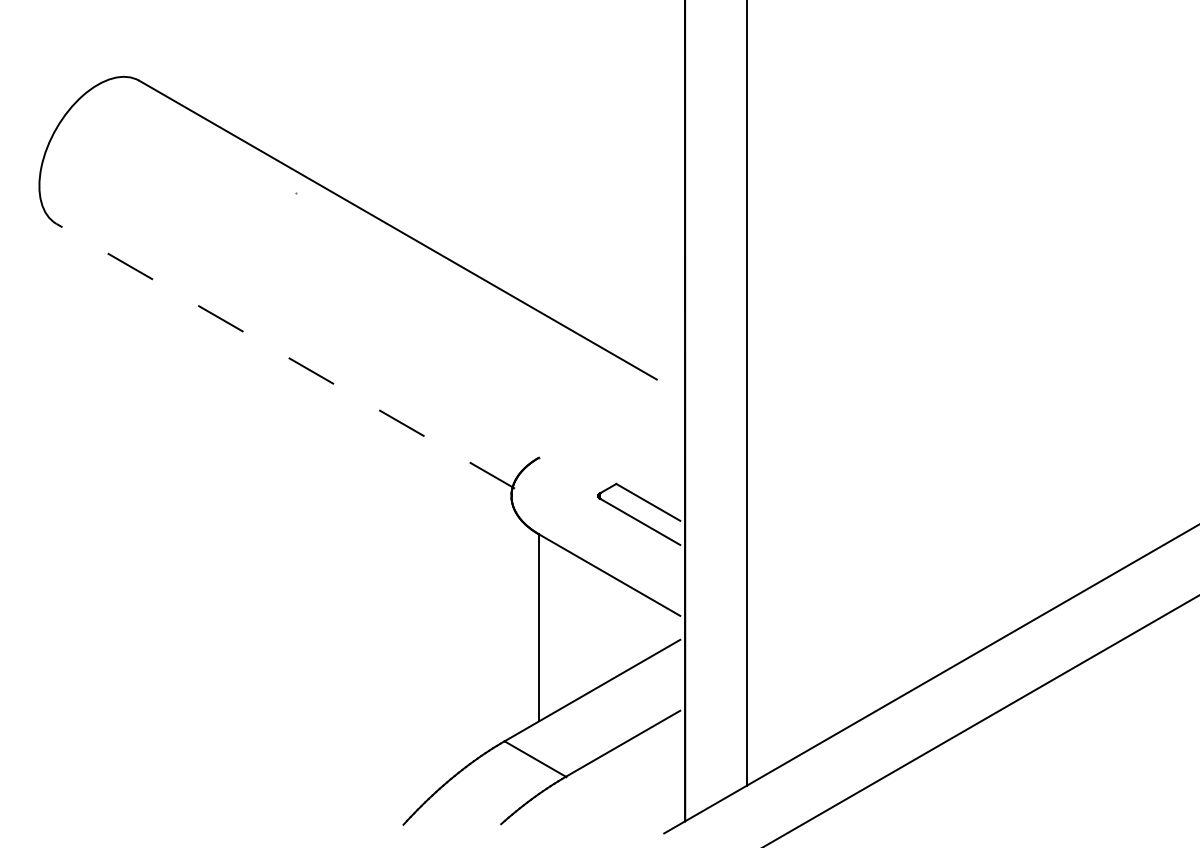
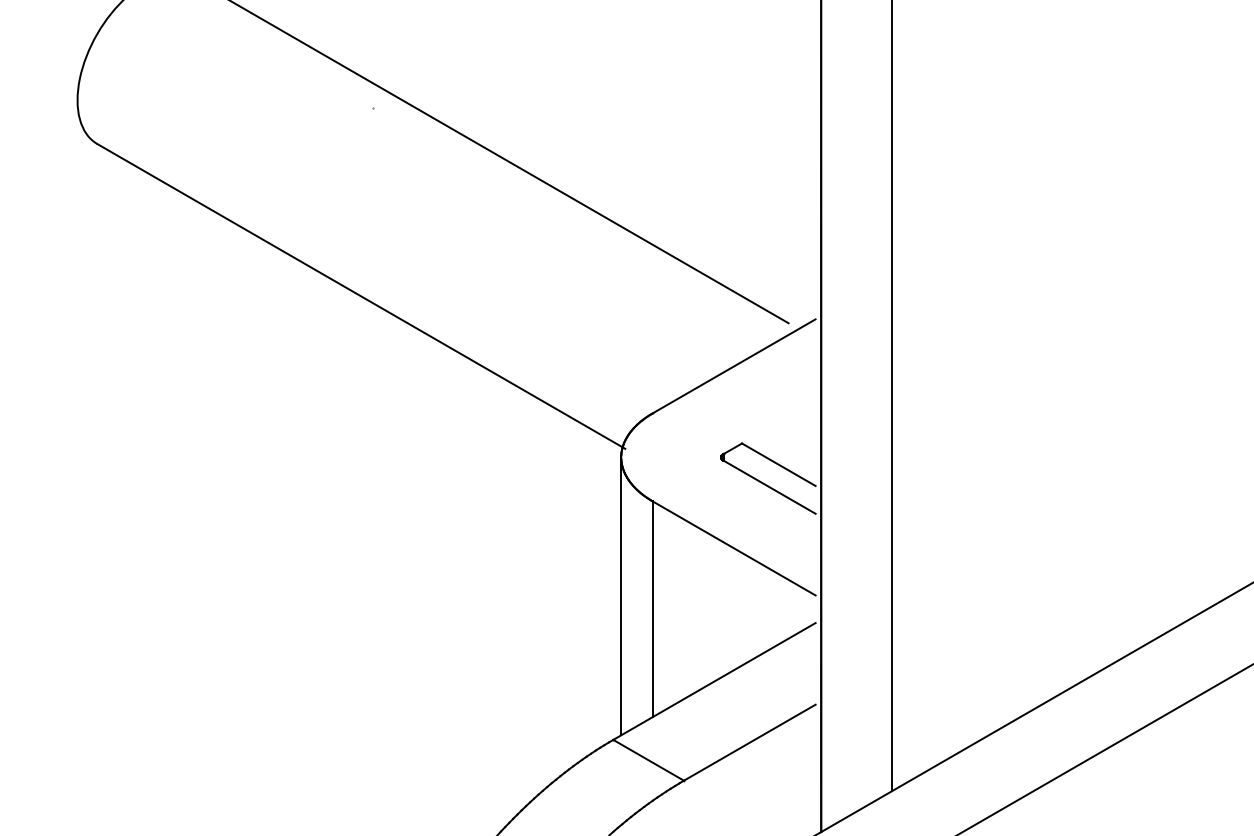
line: (285, 356) -> (360, 296), dashed -> solid
line: (609, 416) -> (734, 365), added
line: (511, 616) -> (621, 596), added

